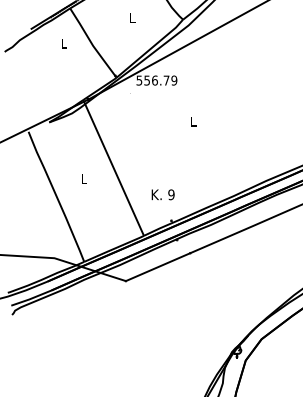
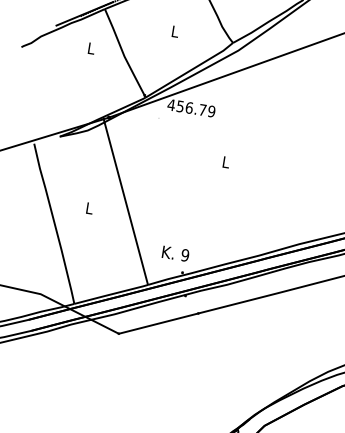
text: (139, 80) -> (171, 105), 556.79 -> 456.79
text: (162, 194) -> (175, 253), moved

